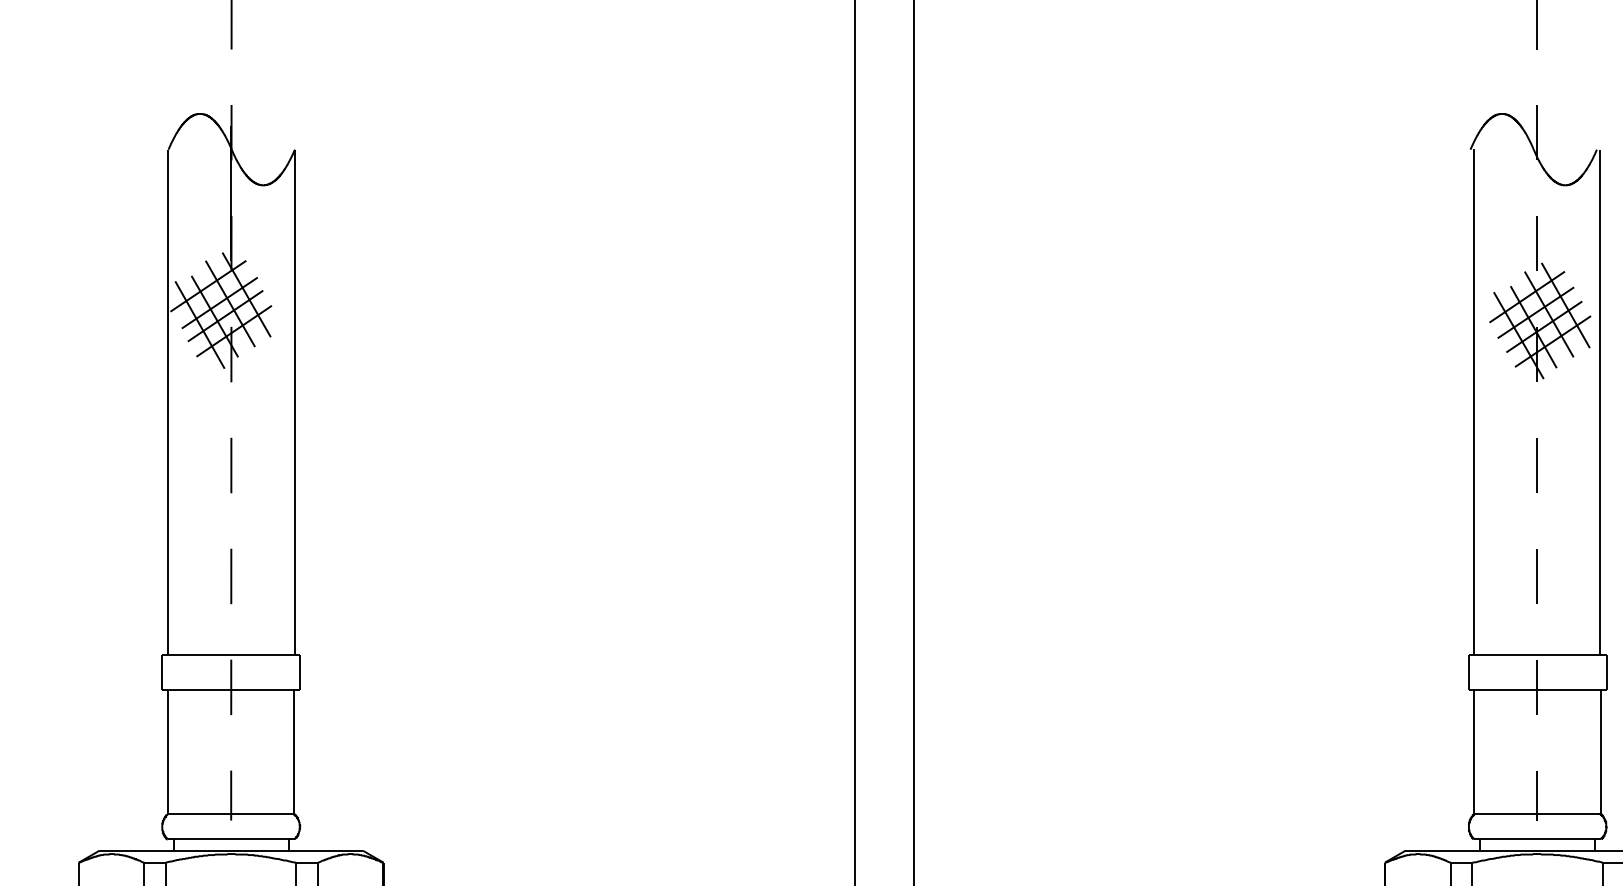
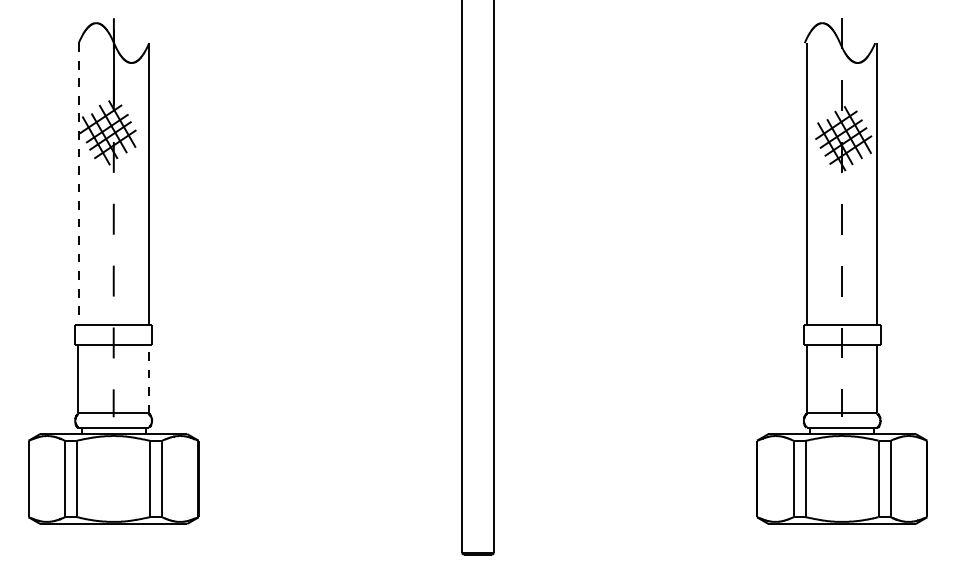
line: (168, 403) -> (78, 184), solid -> dashed
line: (293, 751) -> (148, 378), solid -> dashed

